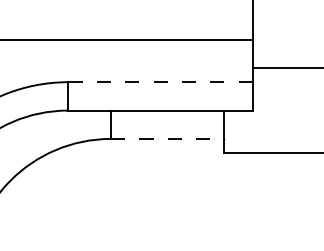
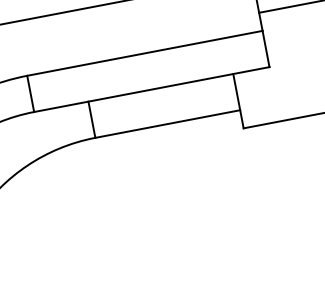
line: (161, 82) -> (146, 53), dashed -> solid
line: (167, 138) -> (167, 123), dashed -> solid

